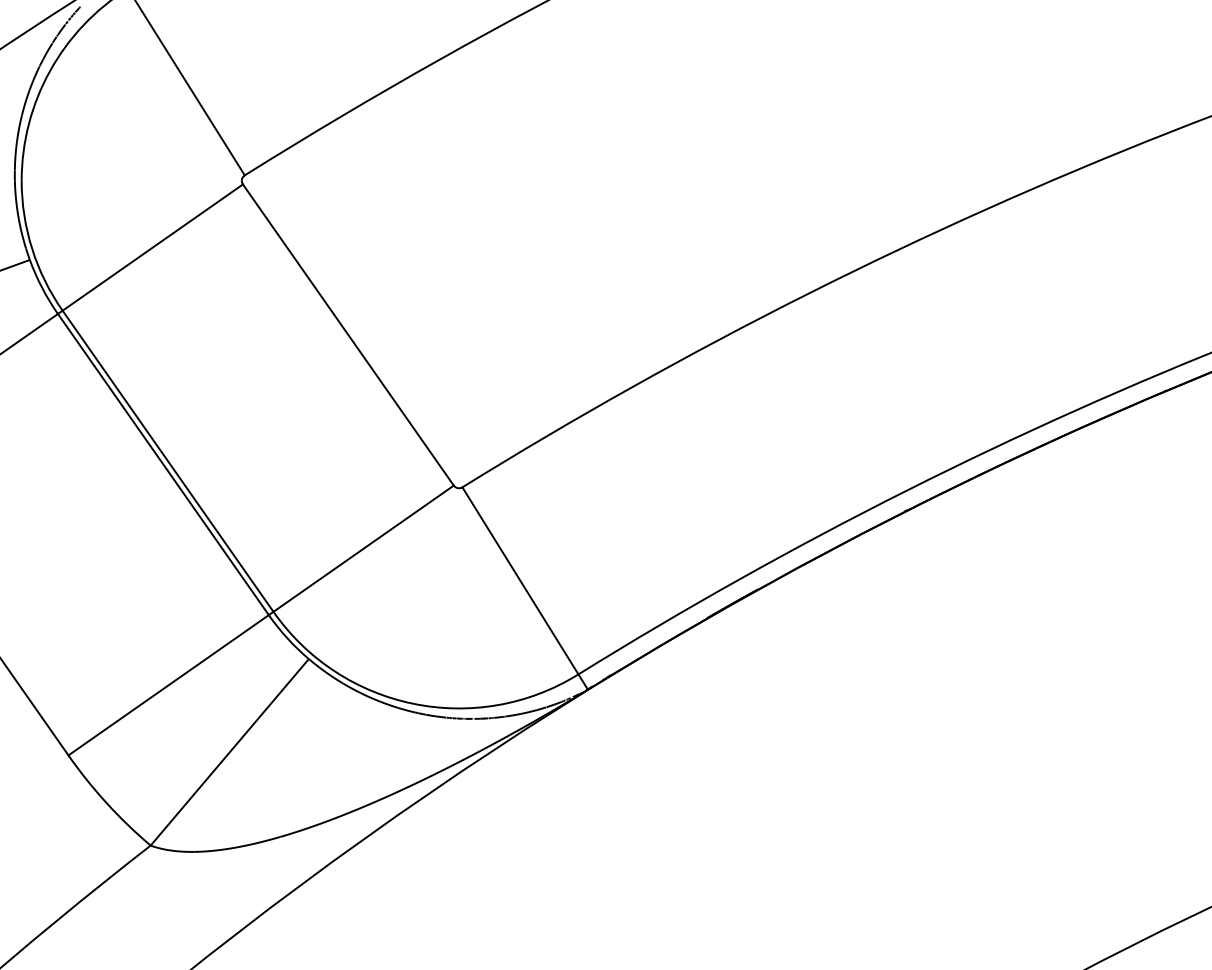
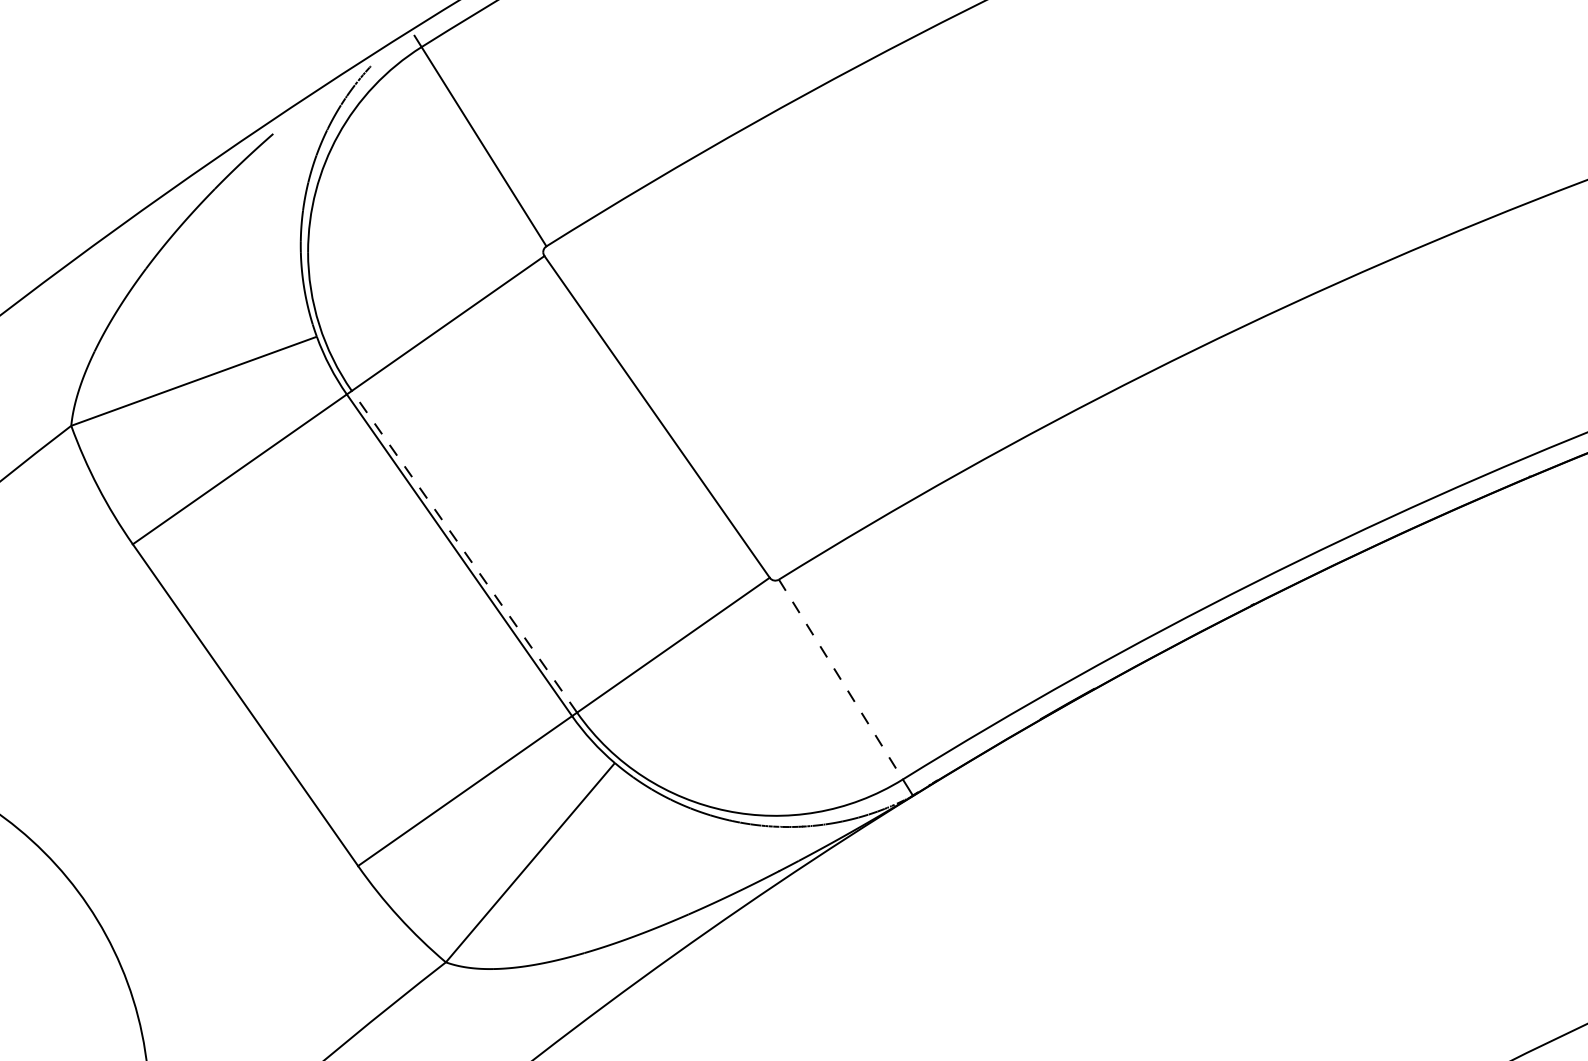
line: (168, 461) -> (464, 551), solid -> dashed
line: (520, 580) -> (840, 679), solid -> dashed

